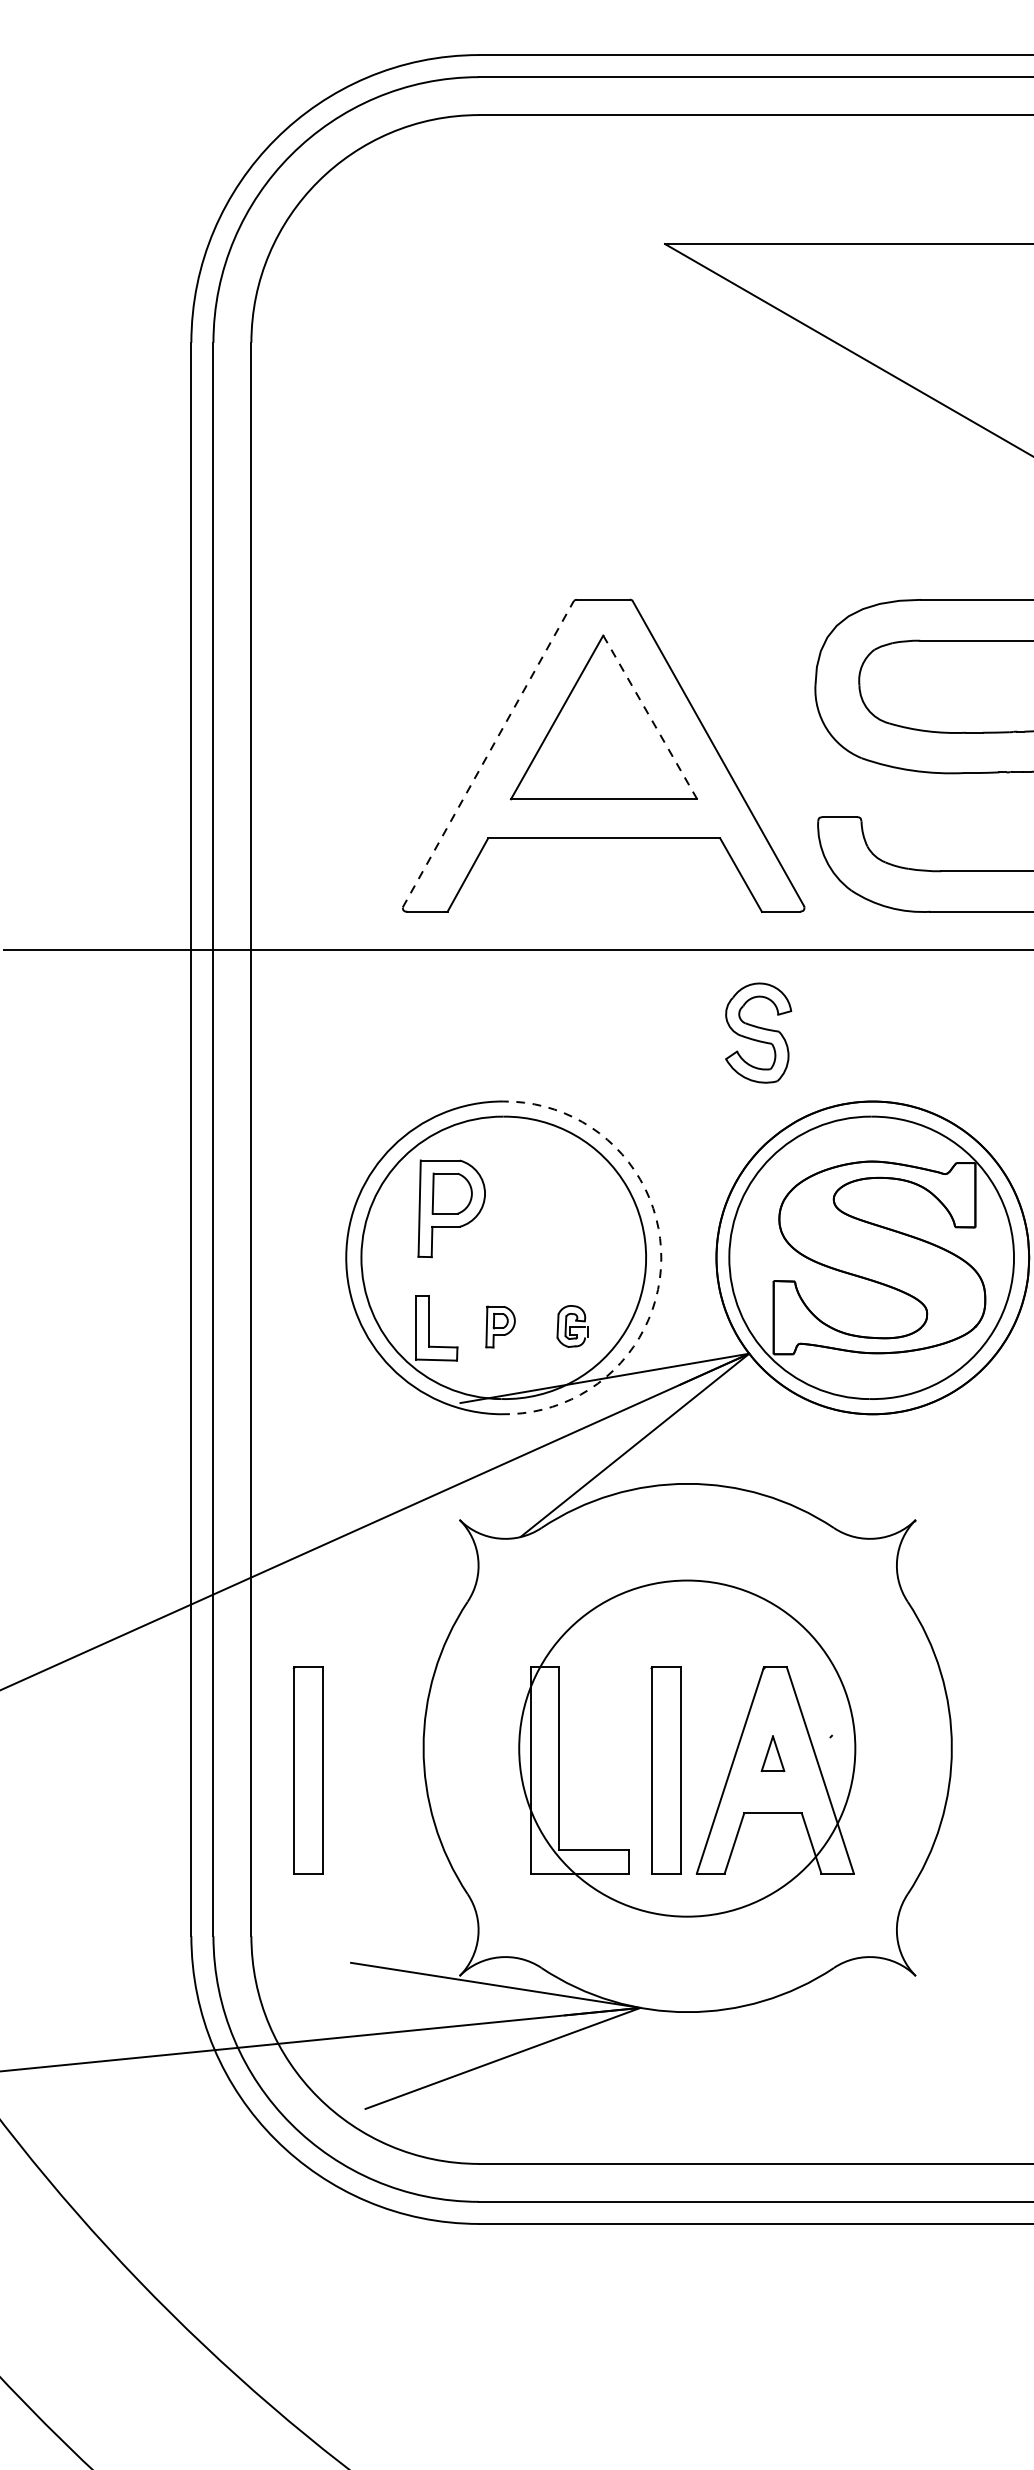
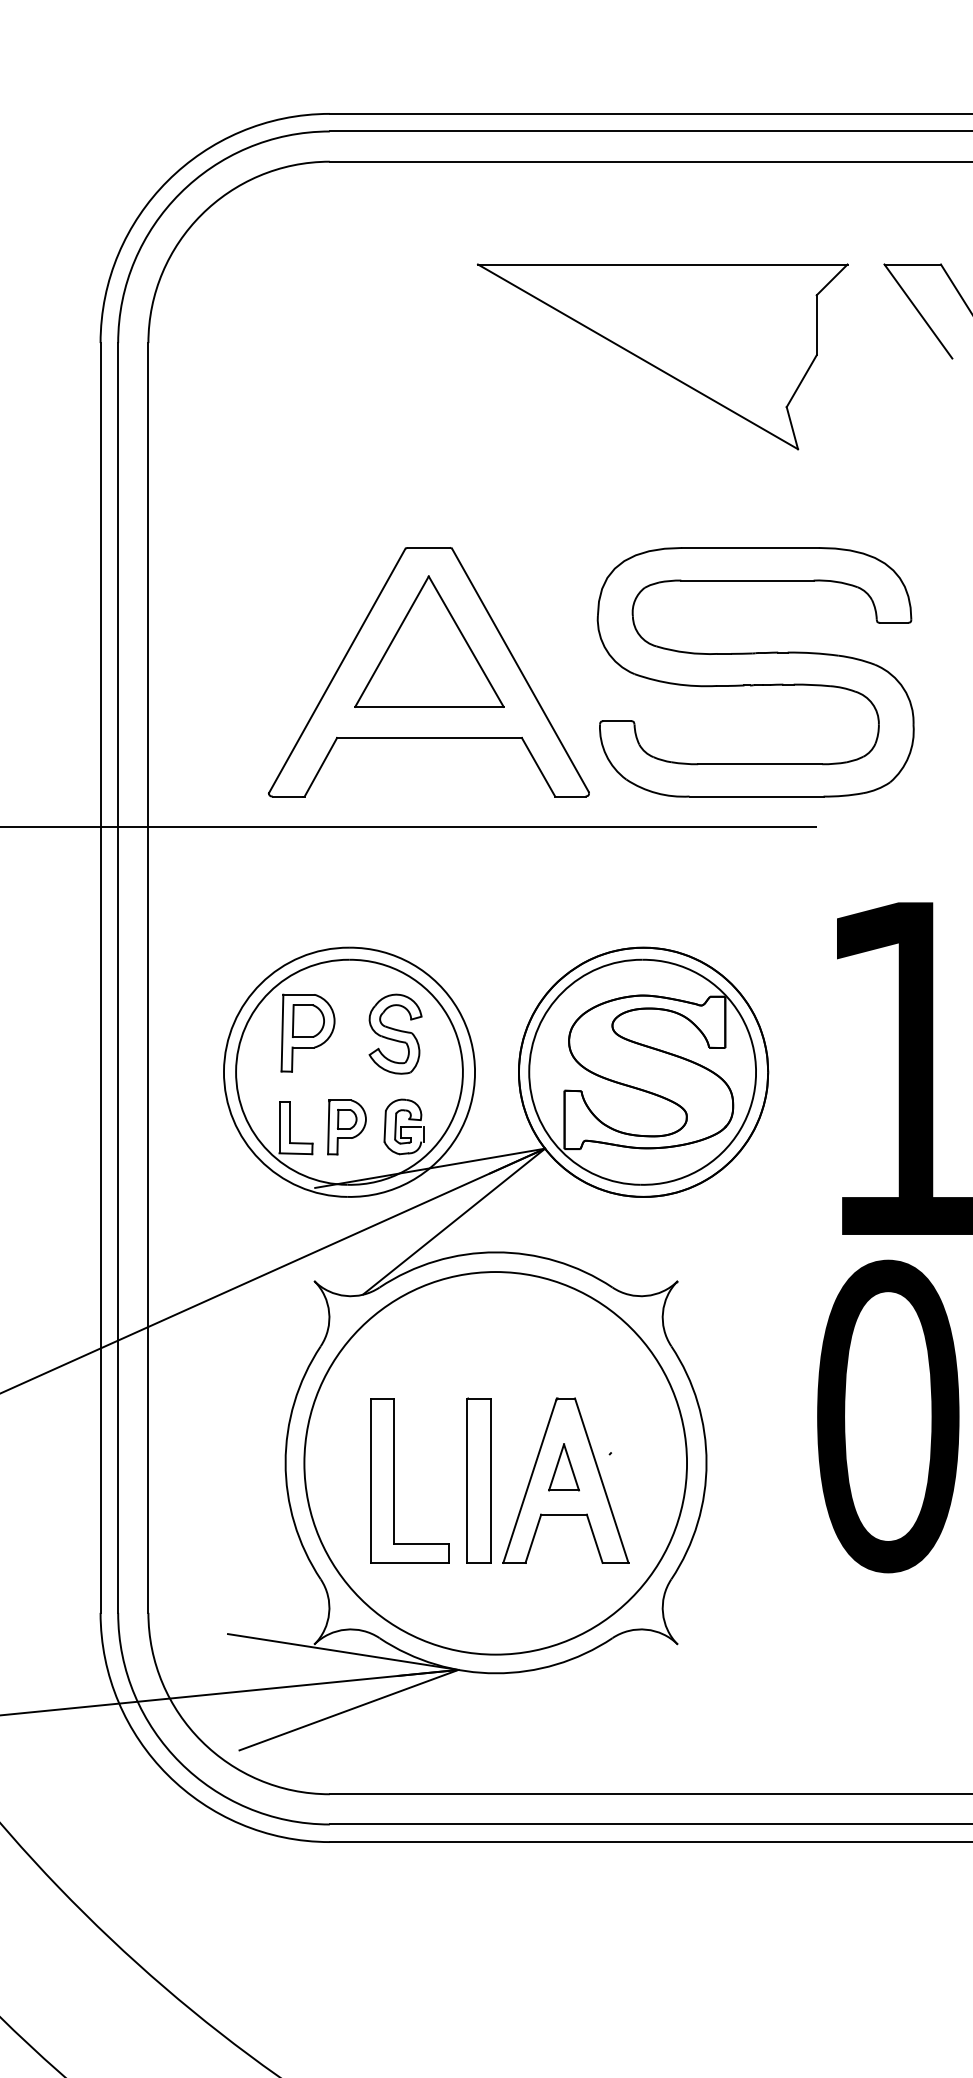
line: (649, 717) -> (465, 641), dashed -> solid
line: (488, 753) -> (337, 670), dashed -> solid
part: (758, 1032) -> (395, 1033), moved
arc: (661, 1259) -> (475, 1073), dashed -> solid
part: (571, 1325) -> (403, 1126), size x1.67
part: (500, 1327) -> (346, 1127), size x1.67
circle: (687, 1748) -> (495, 1463), size x1.43
part: (772, 1753) -> (563, 1467), size x1.67
part: (307, 1770) -> (193, 1480), removed

